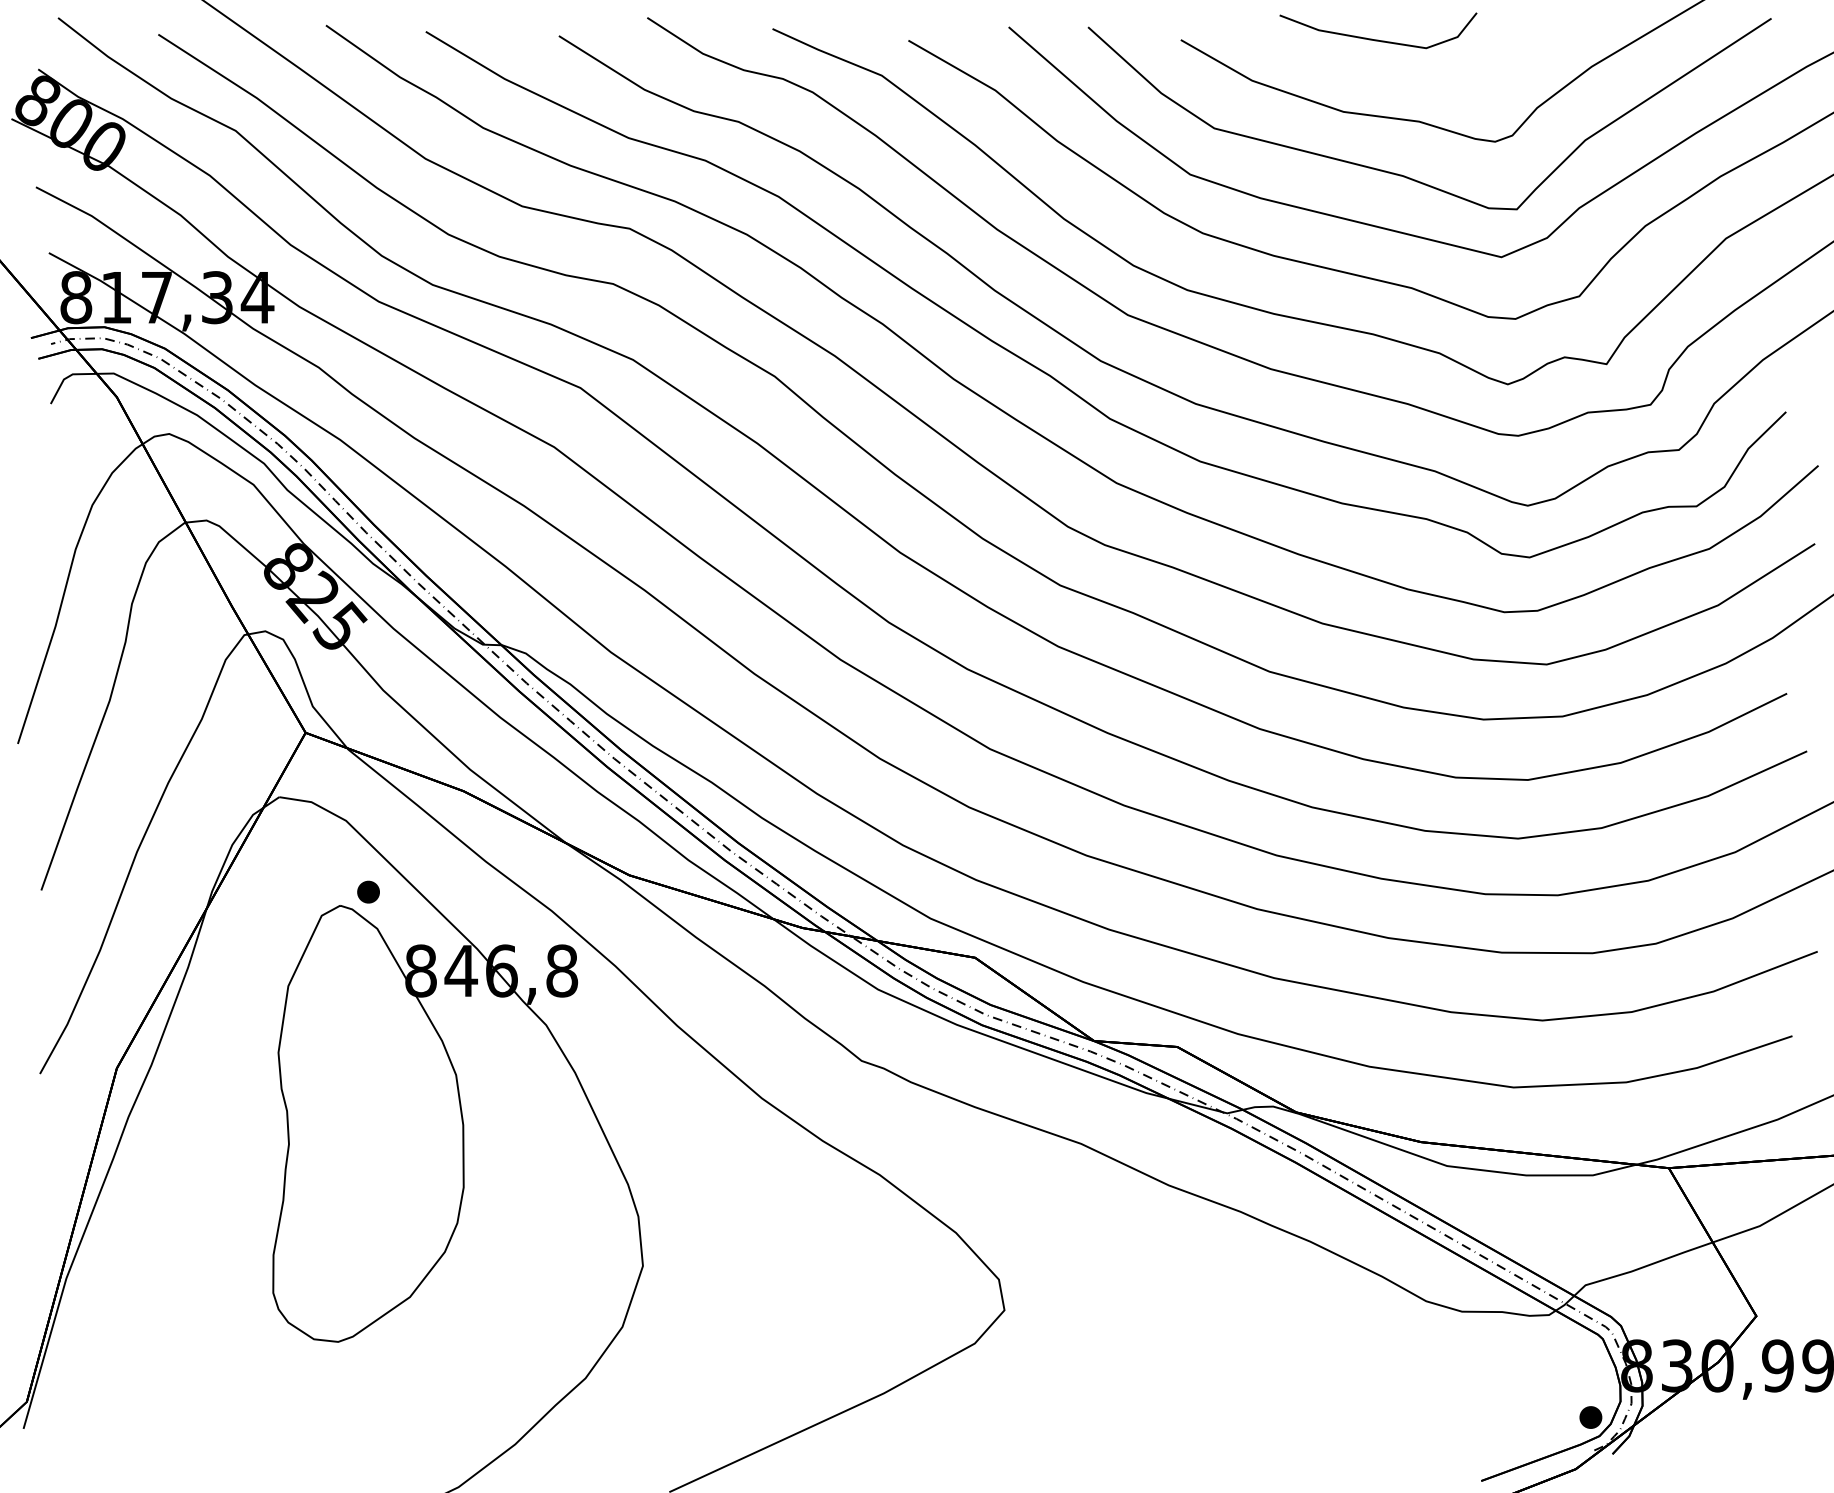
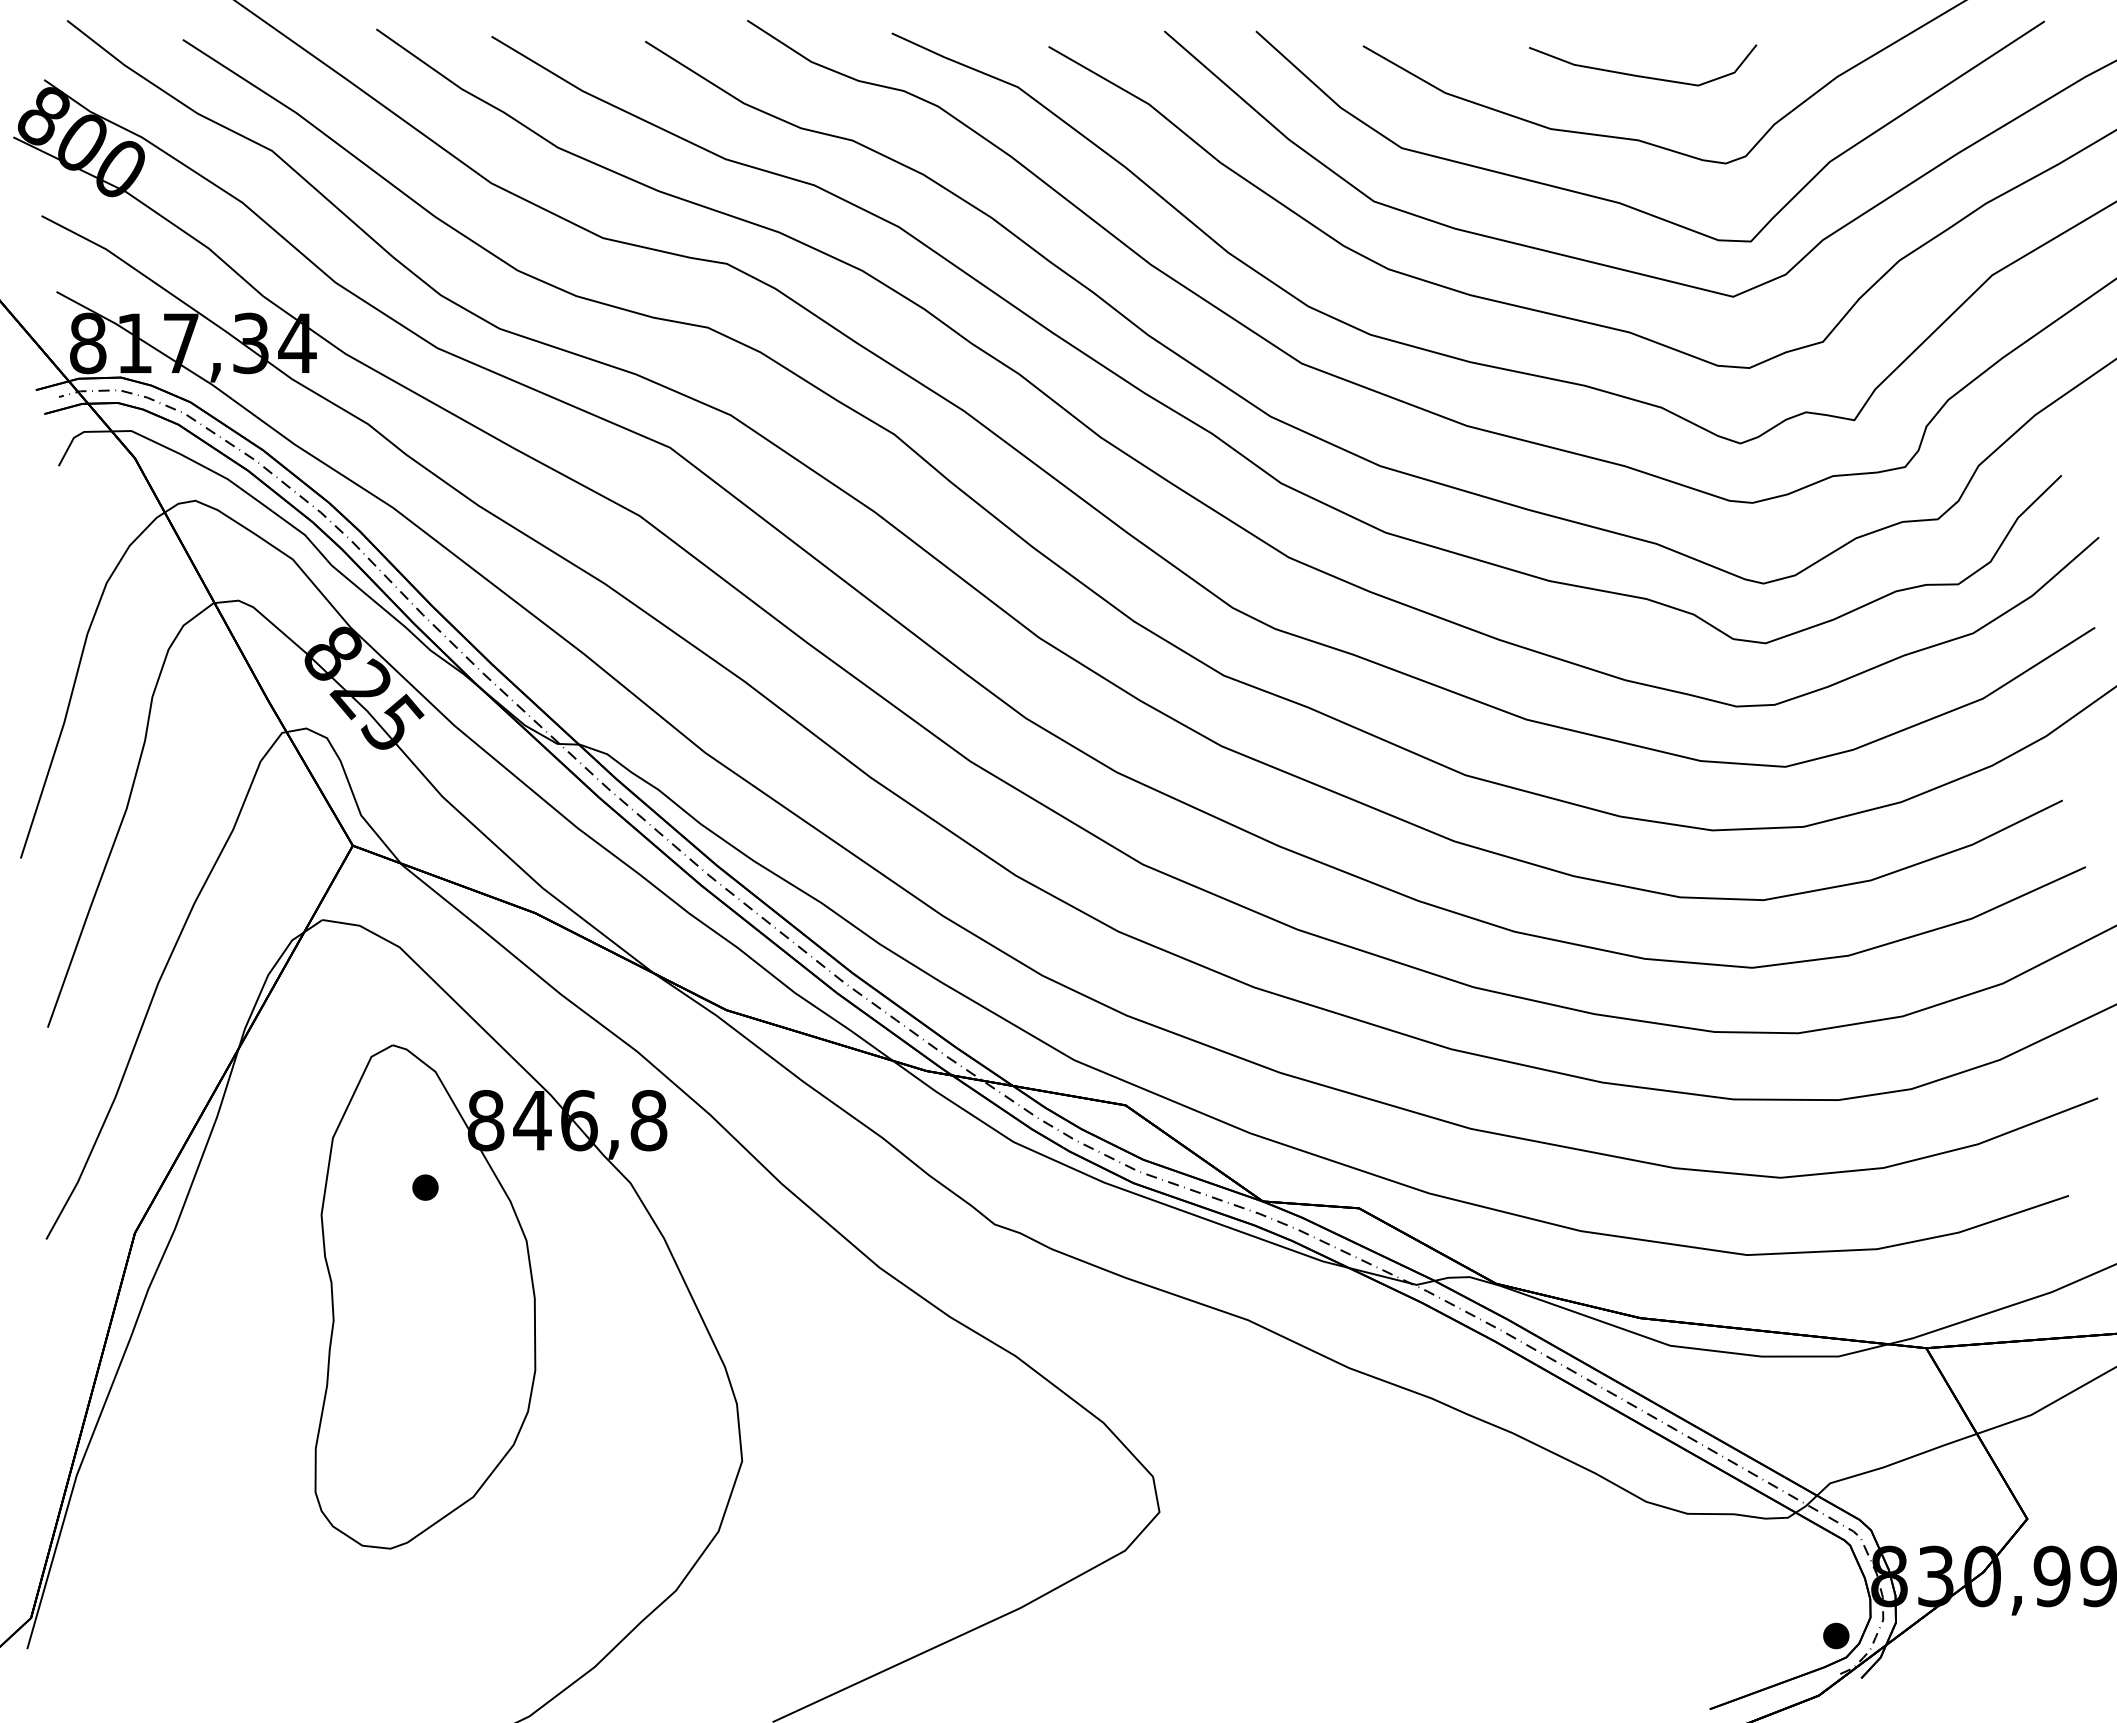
curve: (1377, 39) -> (1641, 75), moved
part: (368, 892) -> (425, 1187), moved

